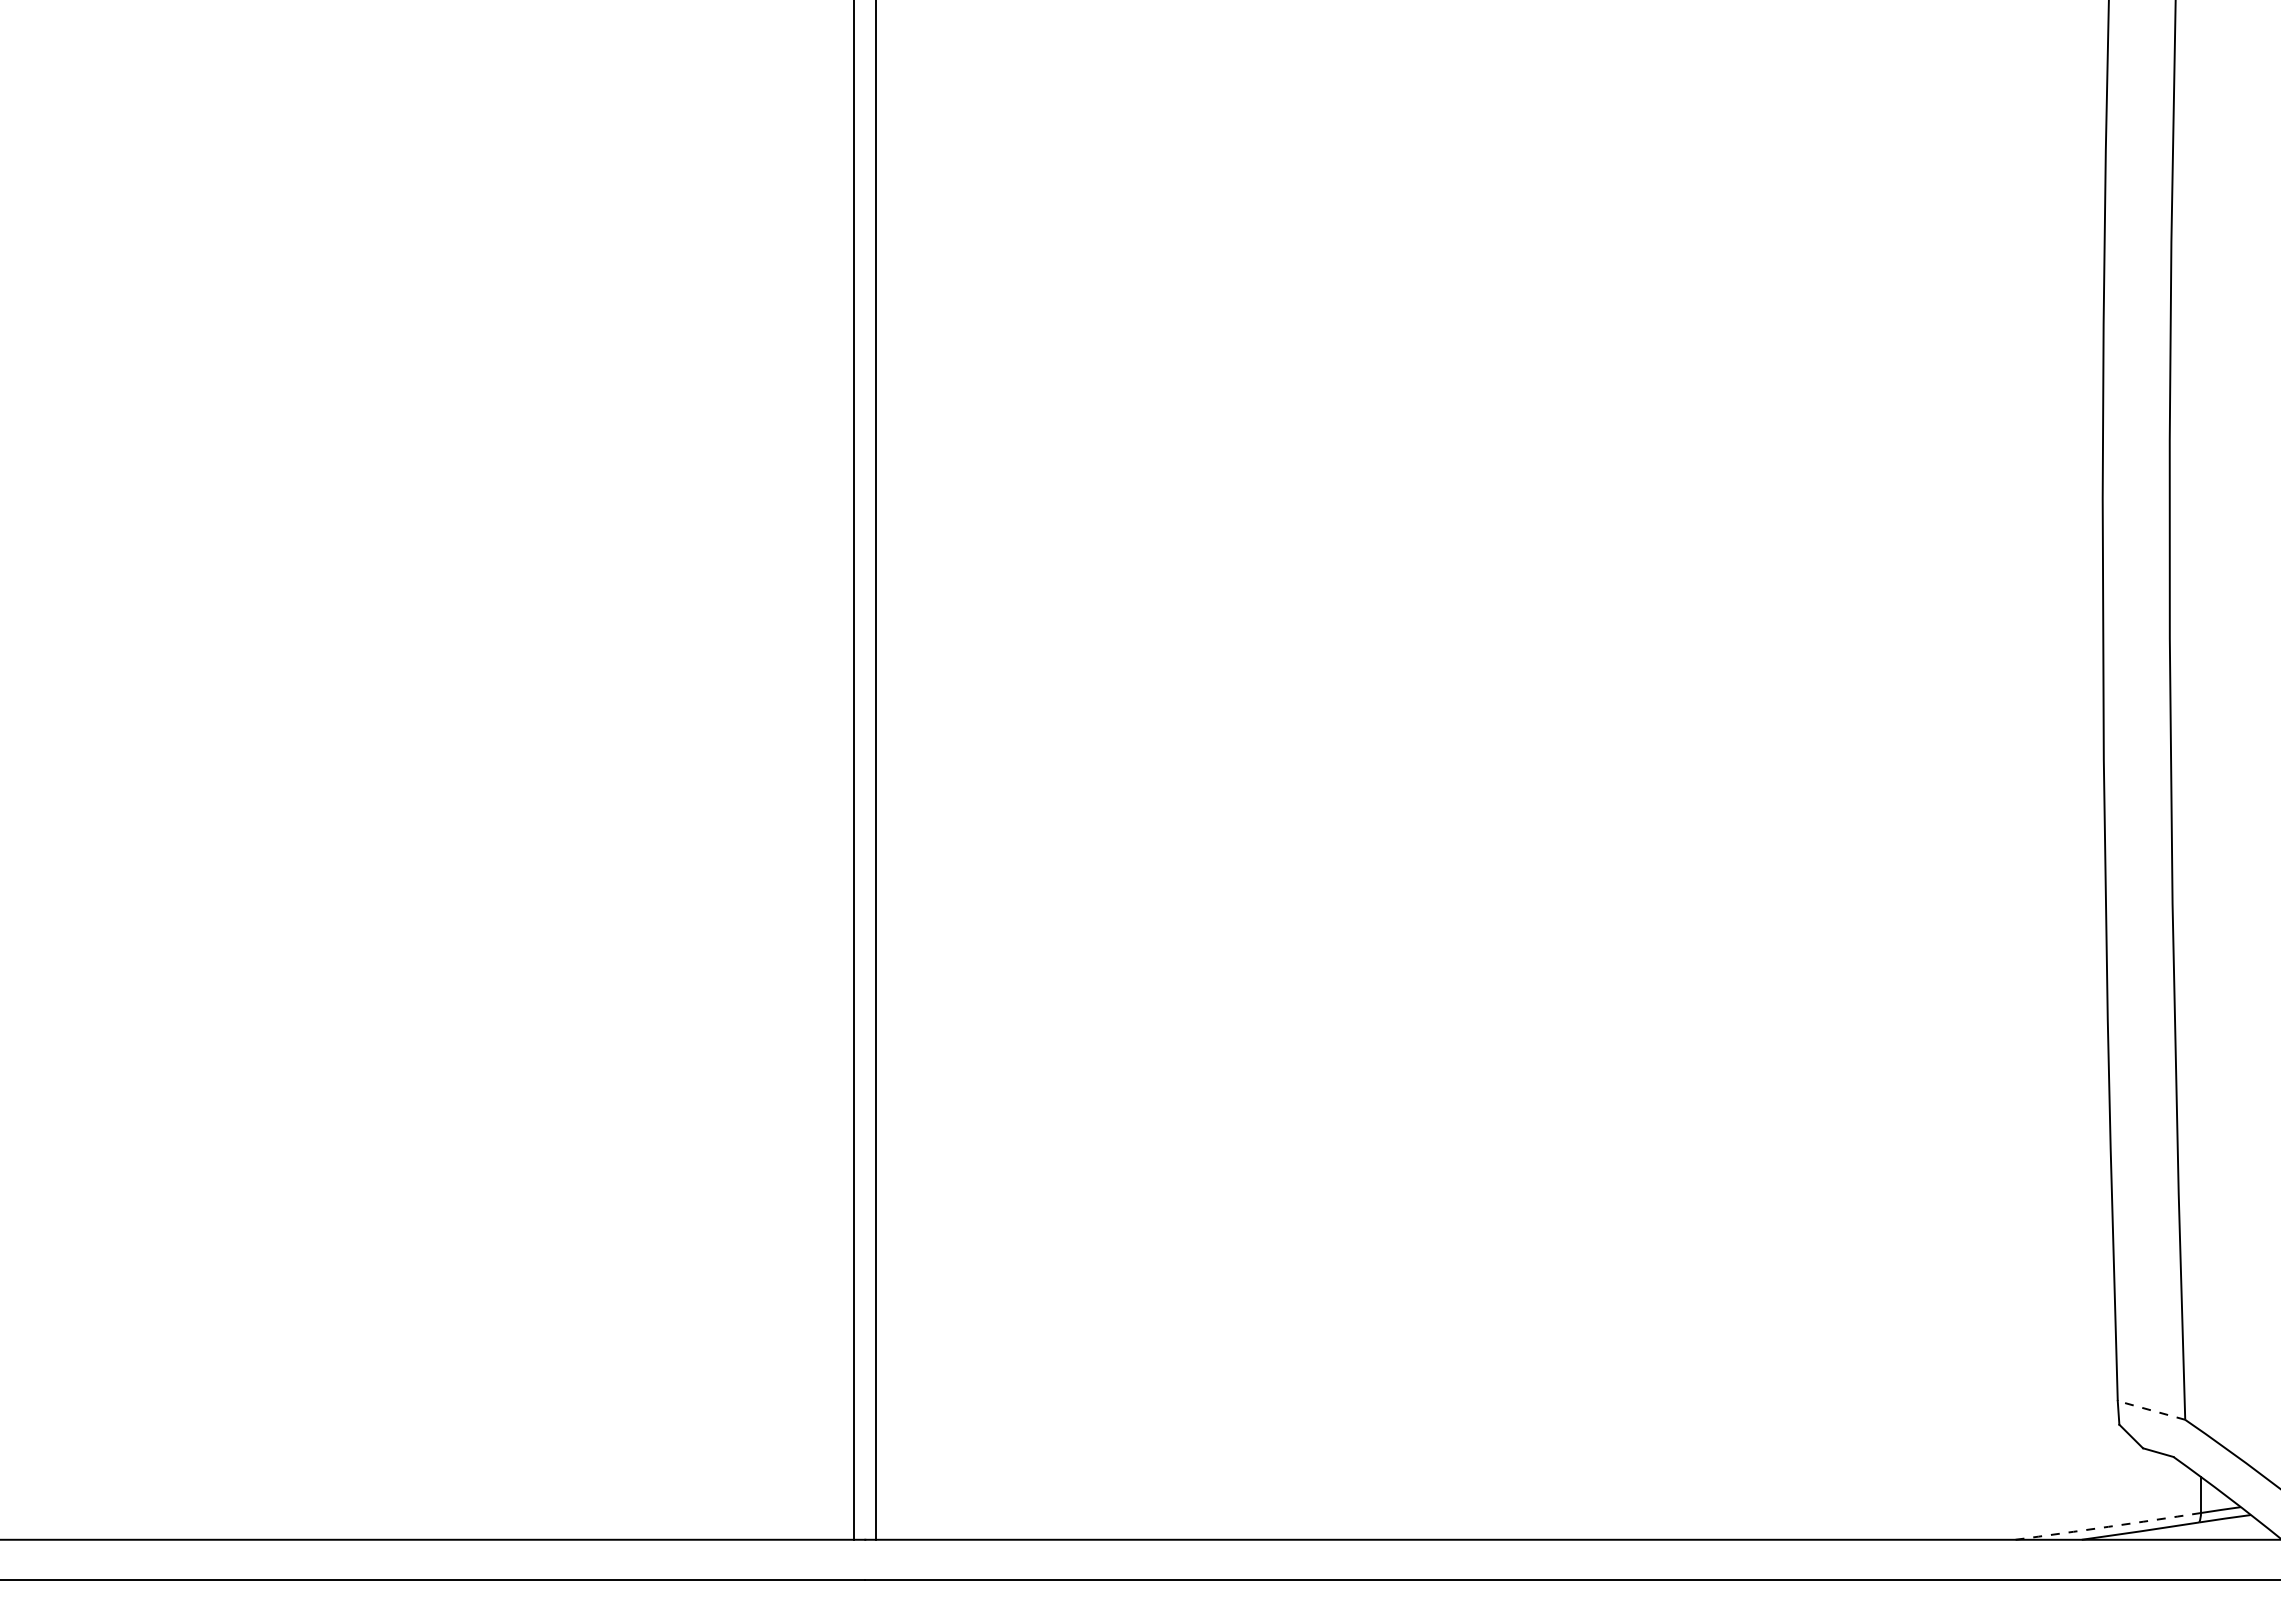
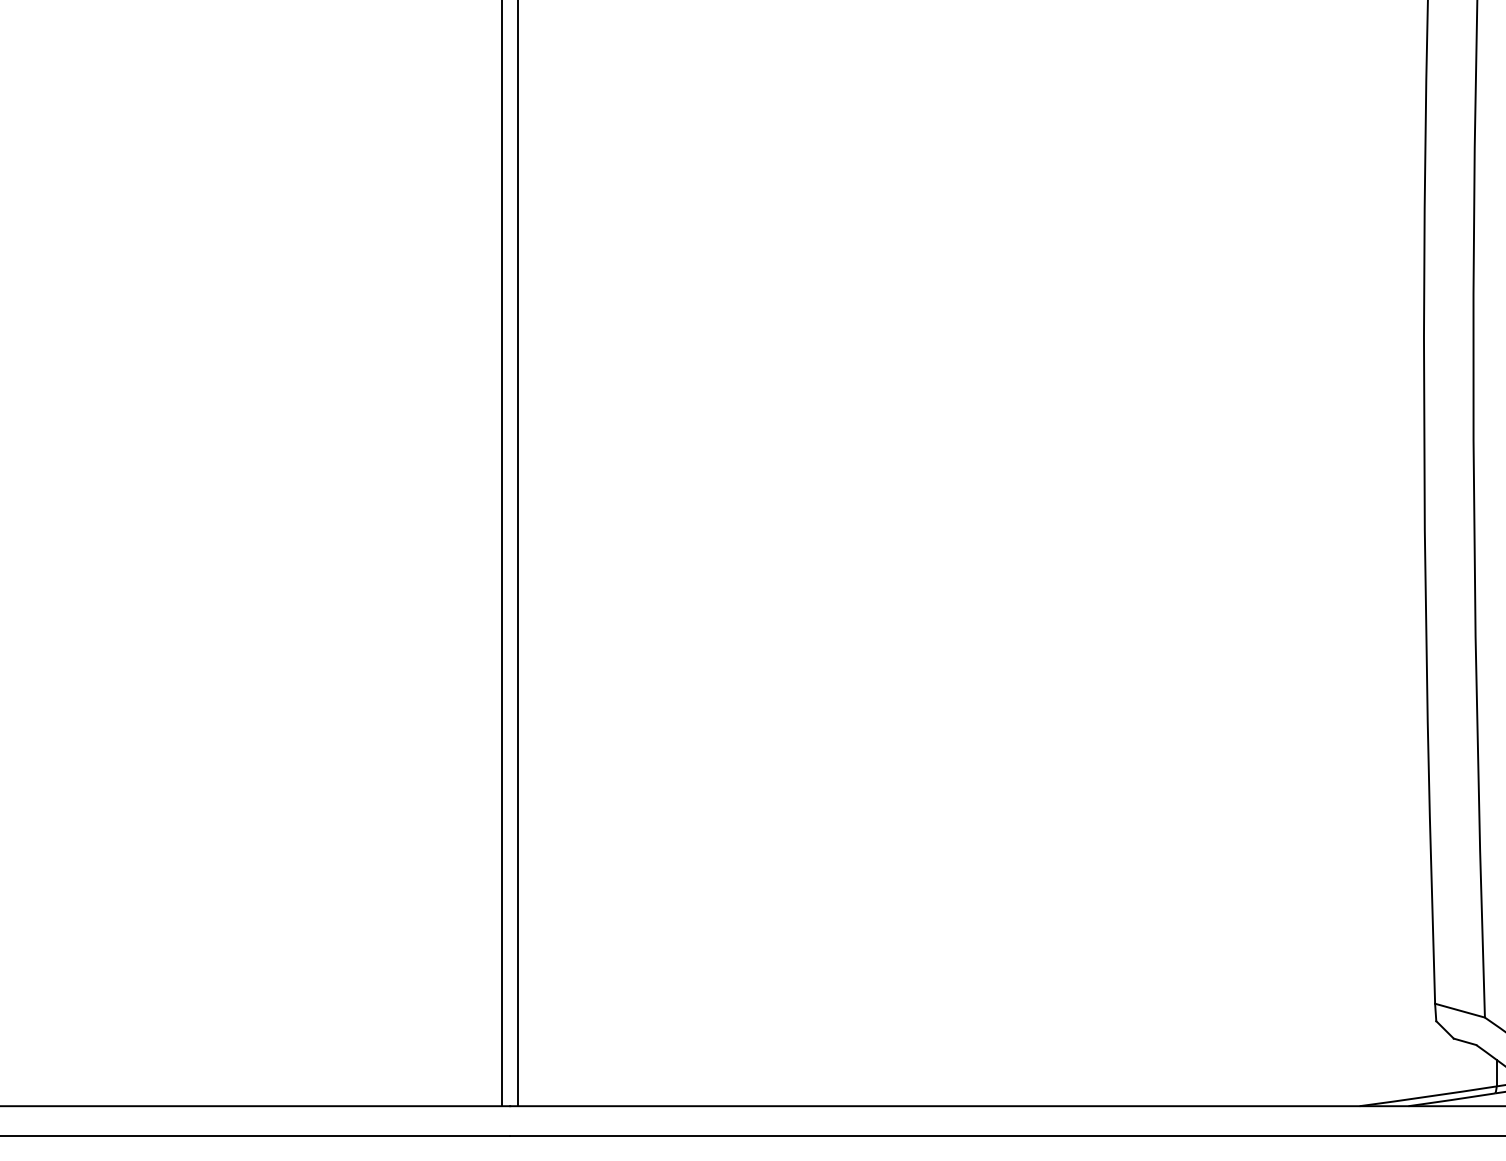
line: (2151, 1410) -> (1460, 1010), dashed -> solid
arc: (2108, 1526) -> (1428, 1096), dashed -> solid

